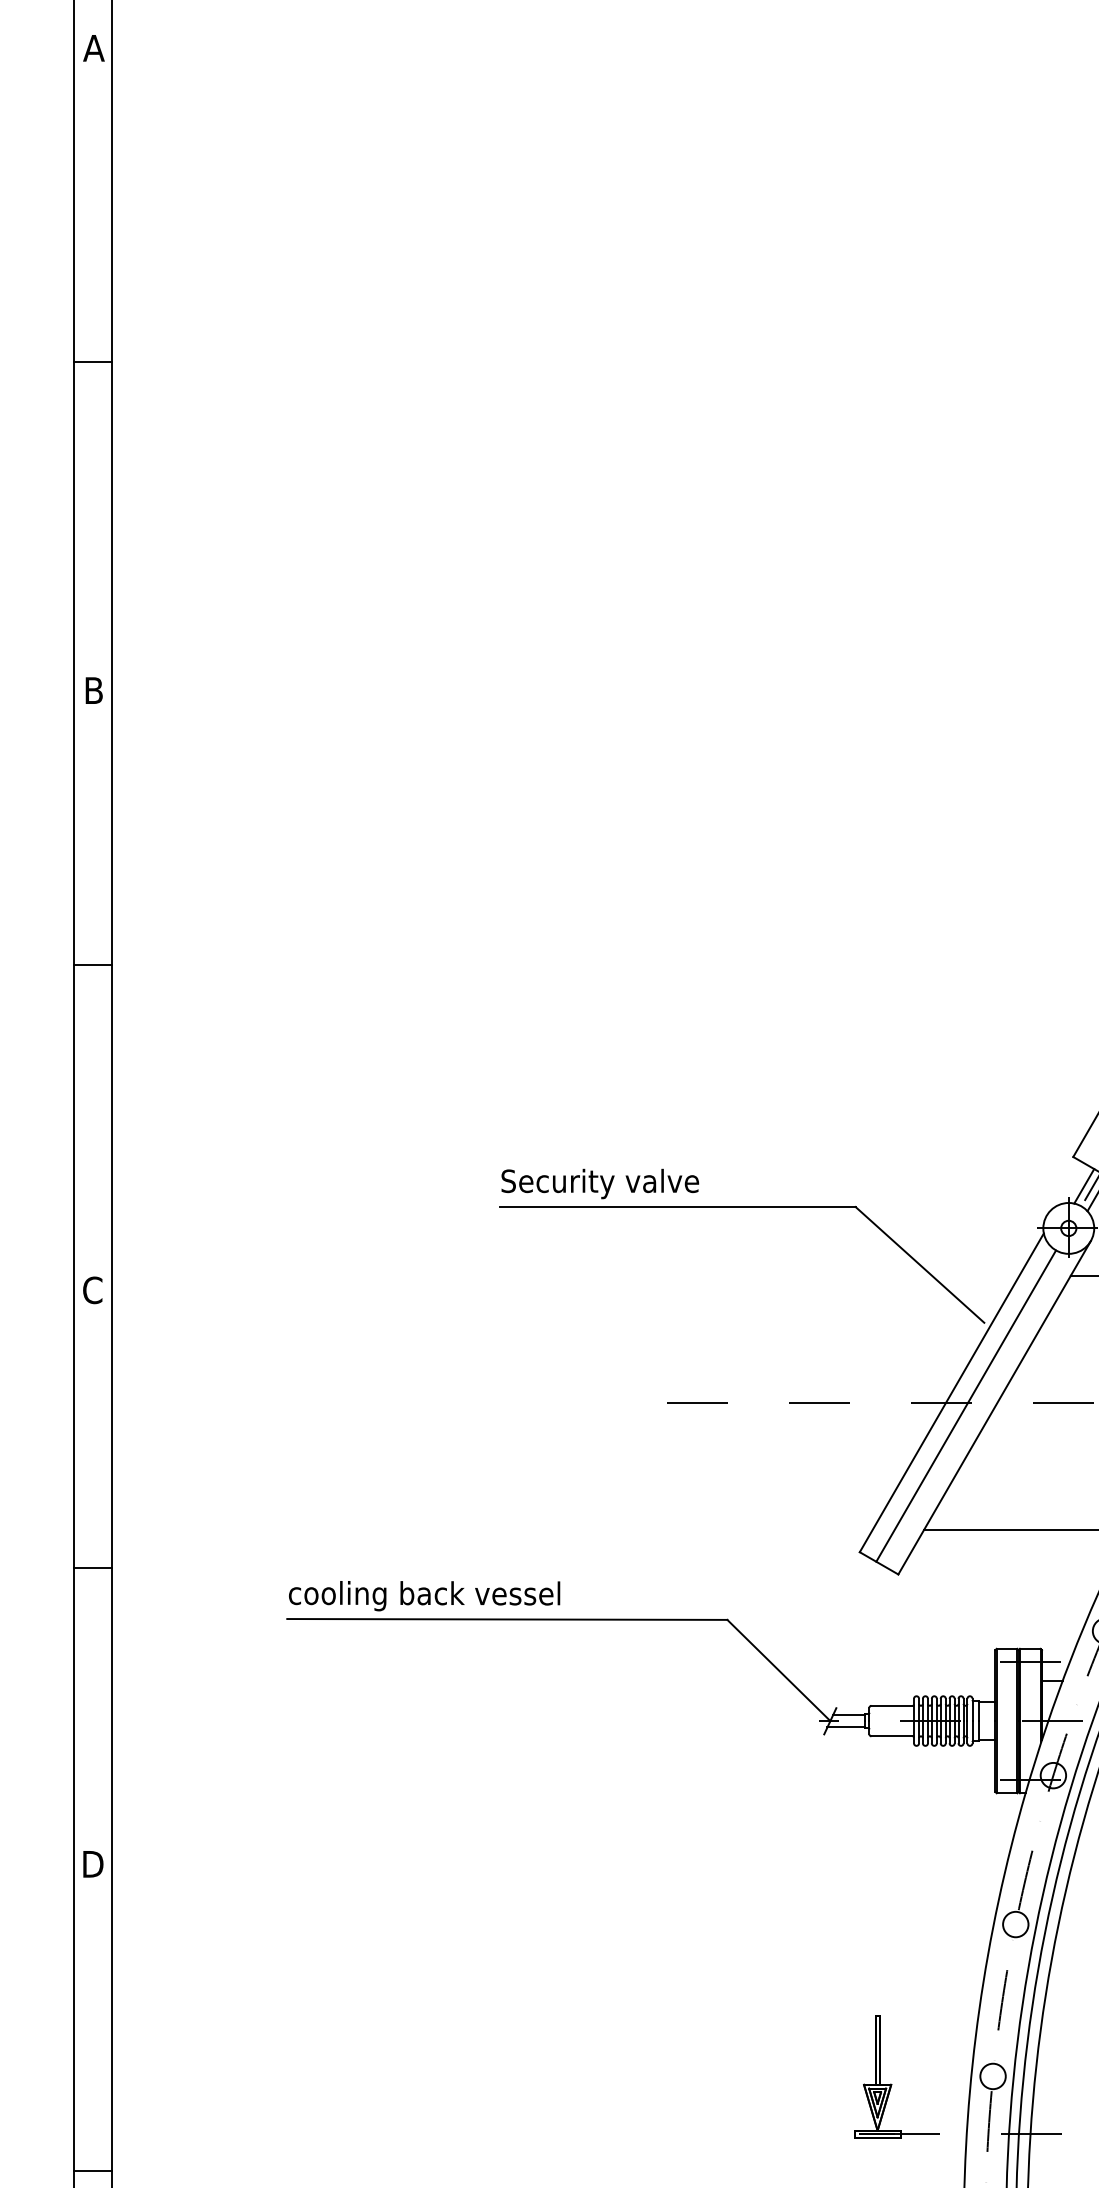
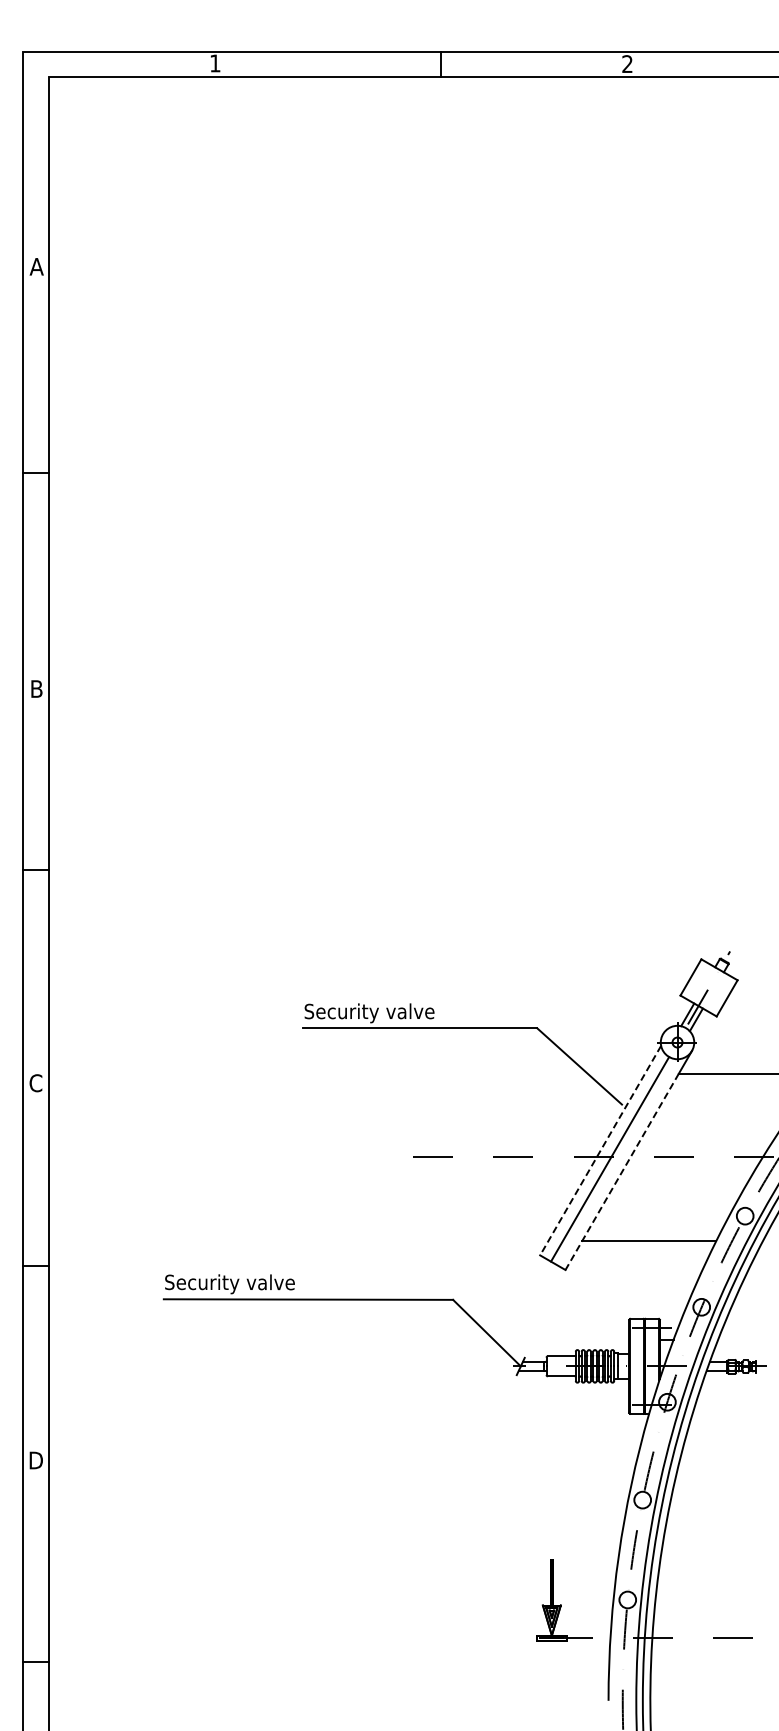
line: (951, 1392) -> (600, 1150), solid -> dashed
line: (983, 1426) -> (621, 1172), solid -> dashed
text: (423, 1596) -> (253, 1284), cooling back vessel -> Security valve

